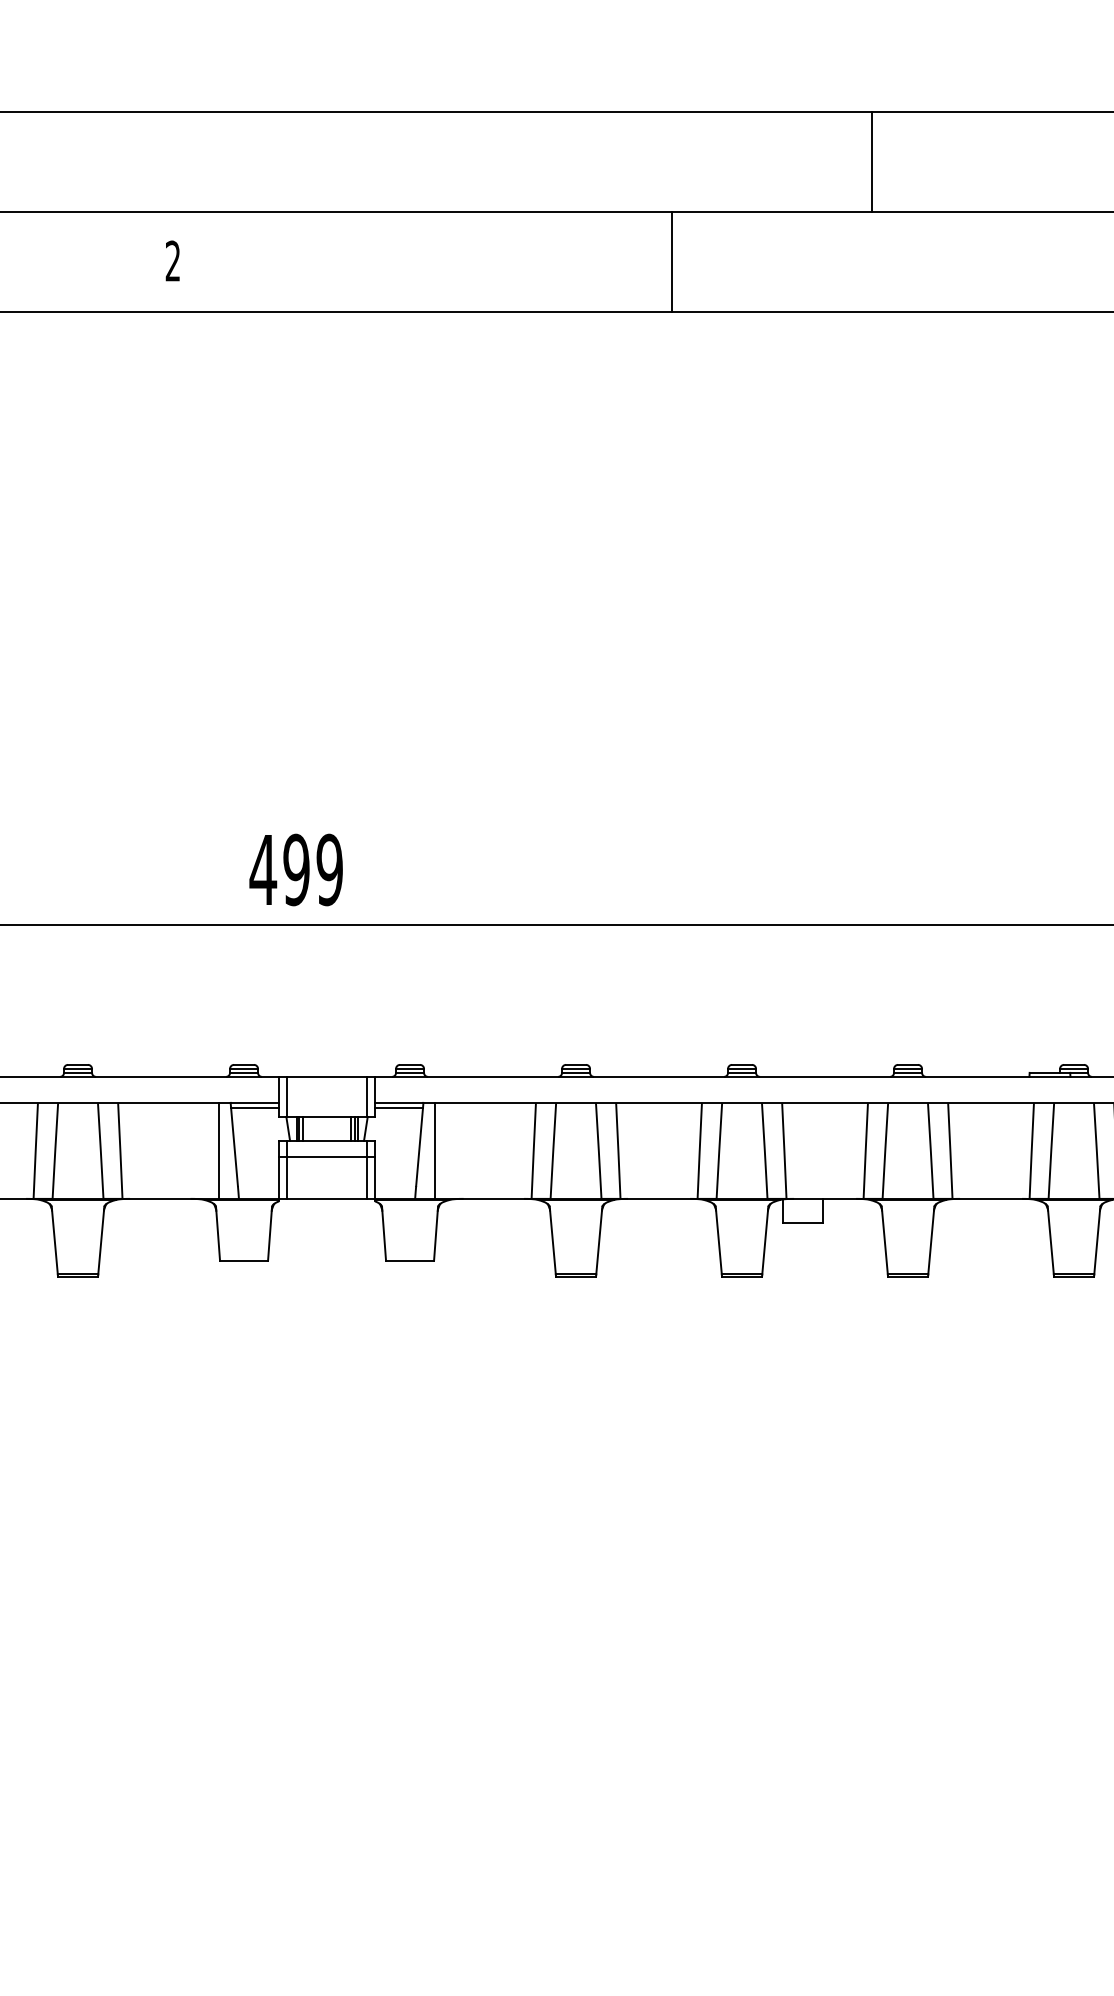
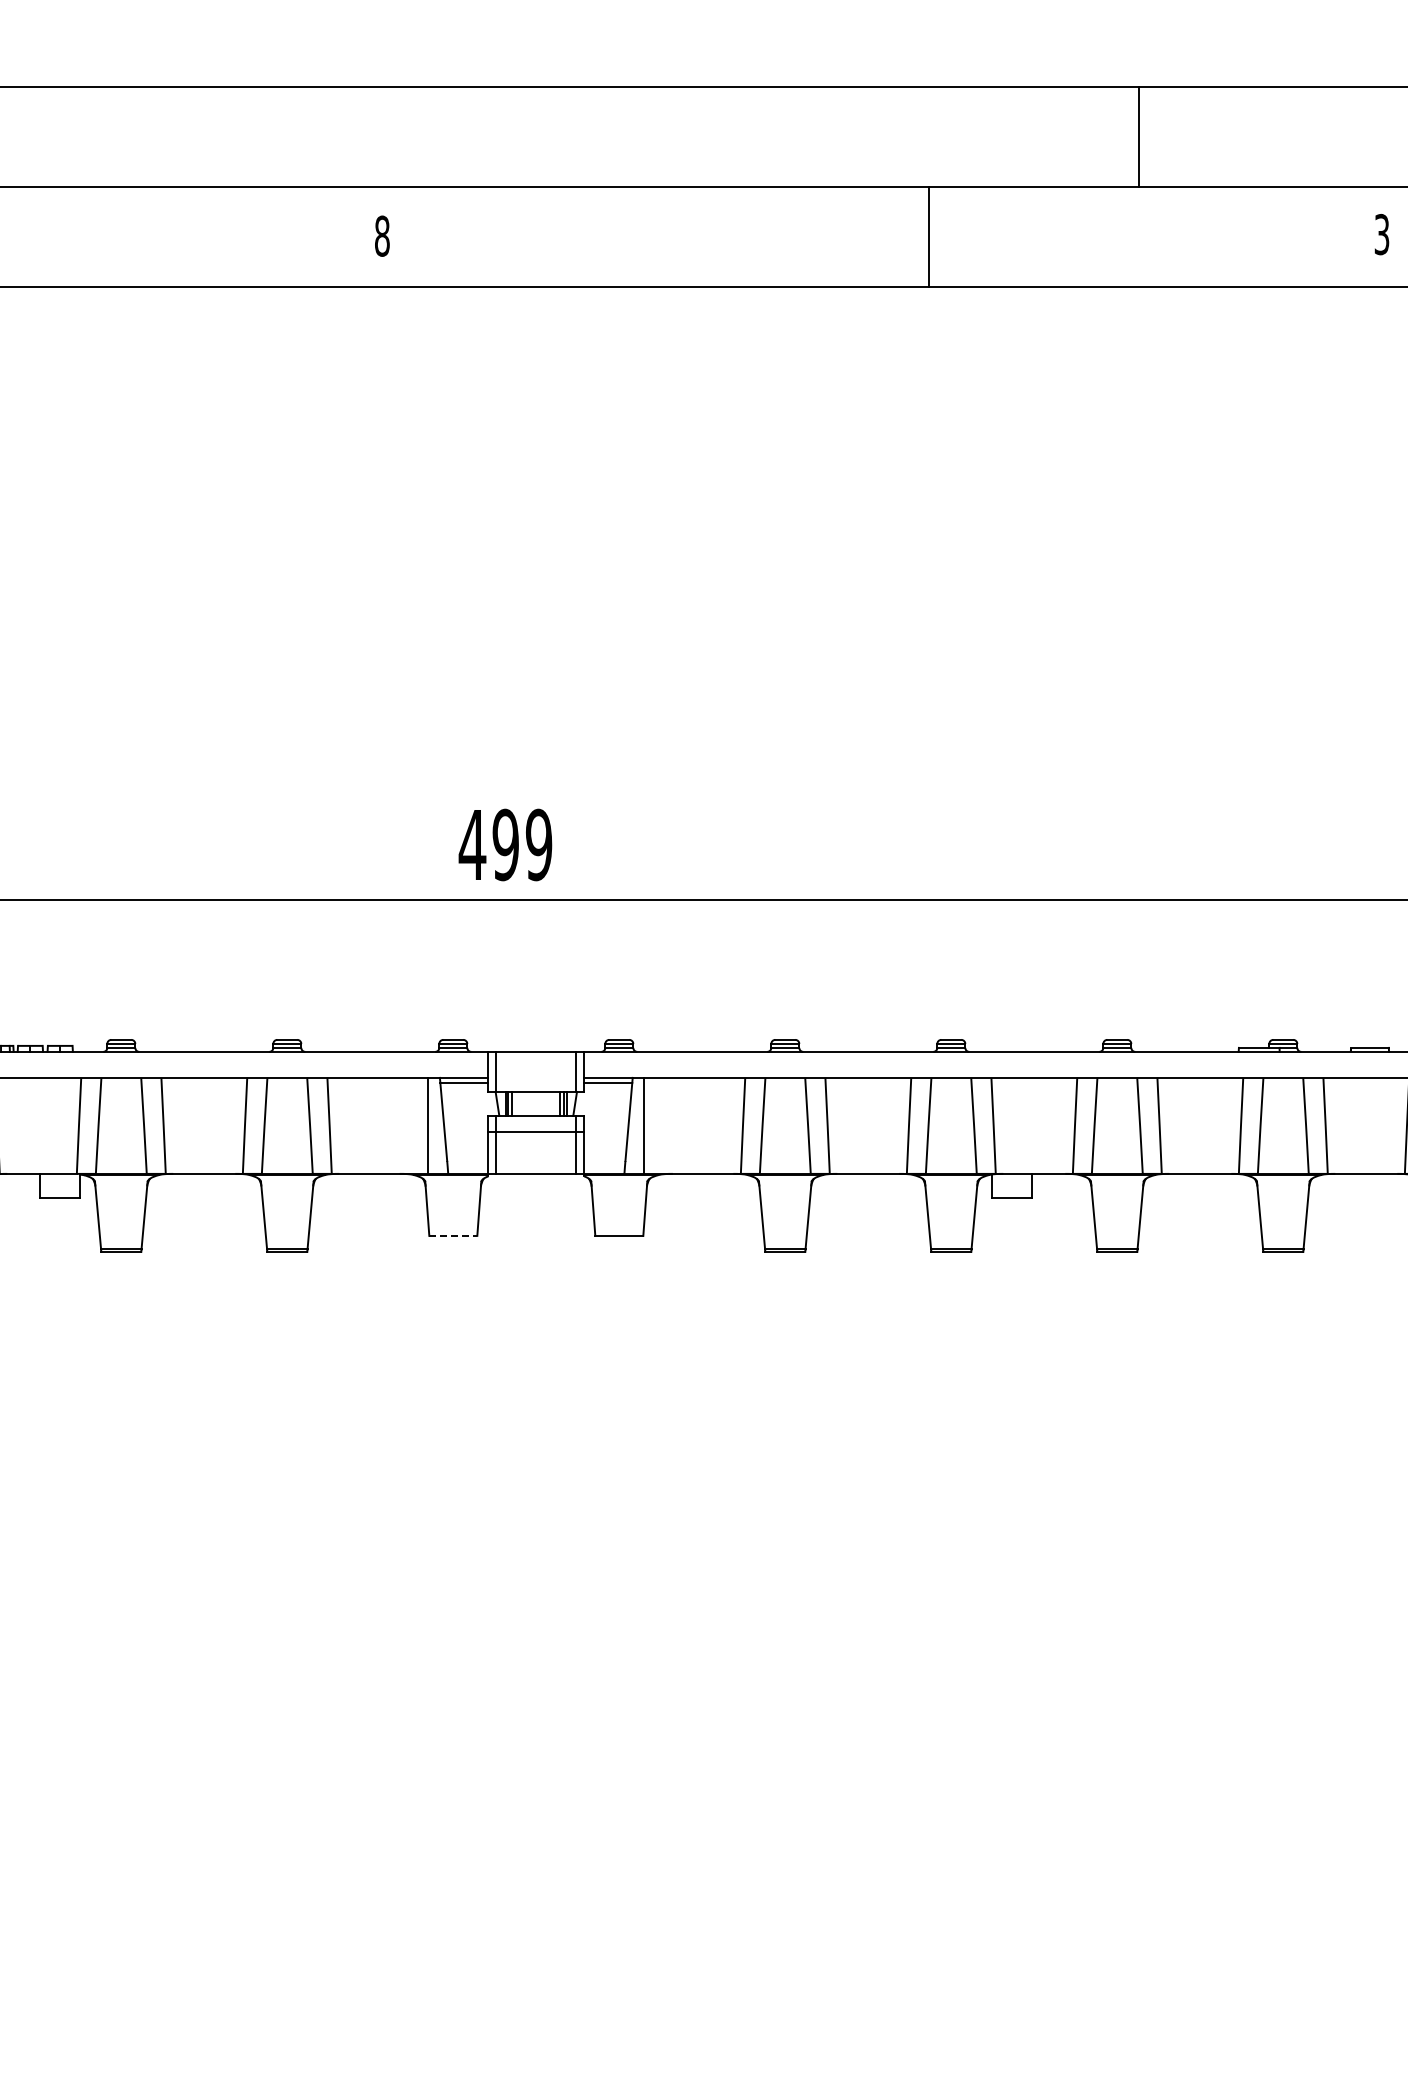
line: (872, 162) -> (1138, 137), moved
text: (173, 260) -> (382, 235), 2 -> 8
line: (672, 262) -> (928, 237), moved
line: (244, 1260) -> (453, 1235), solid -> dashed

